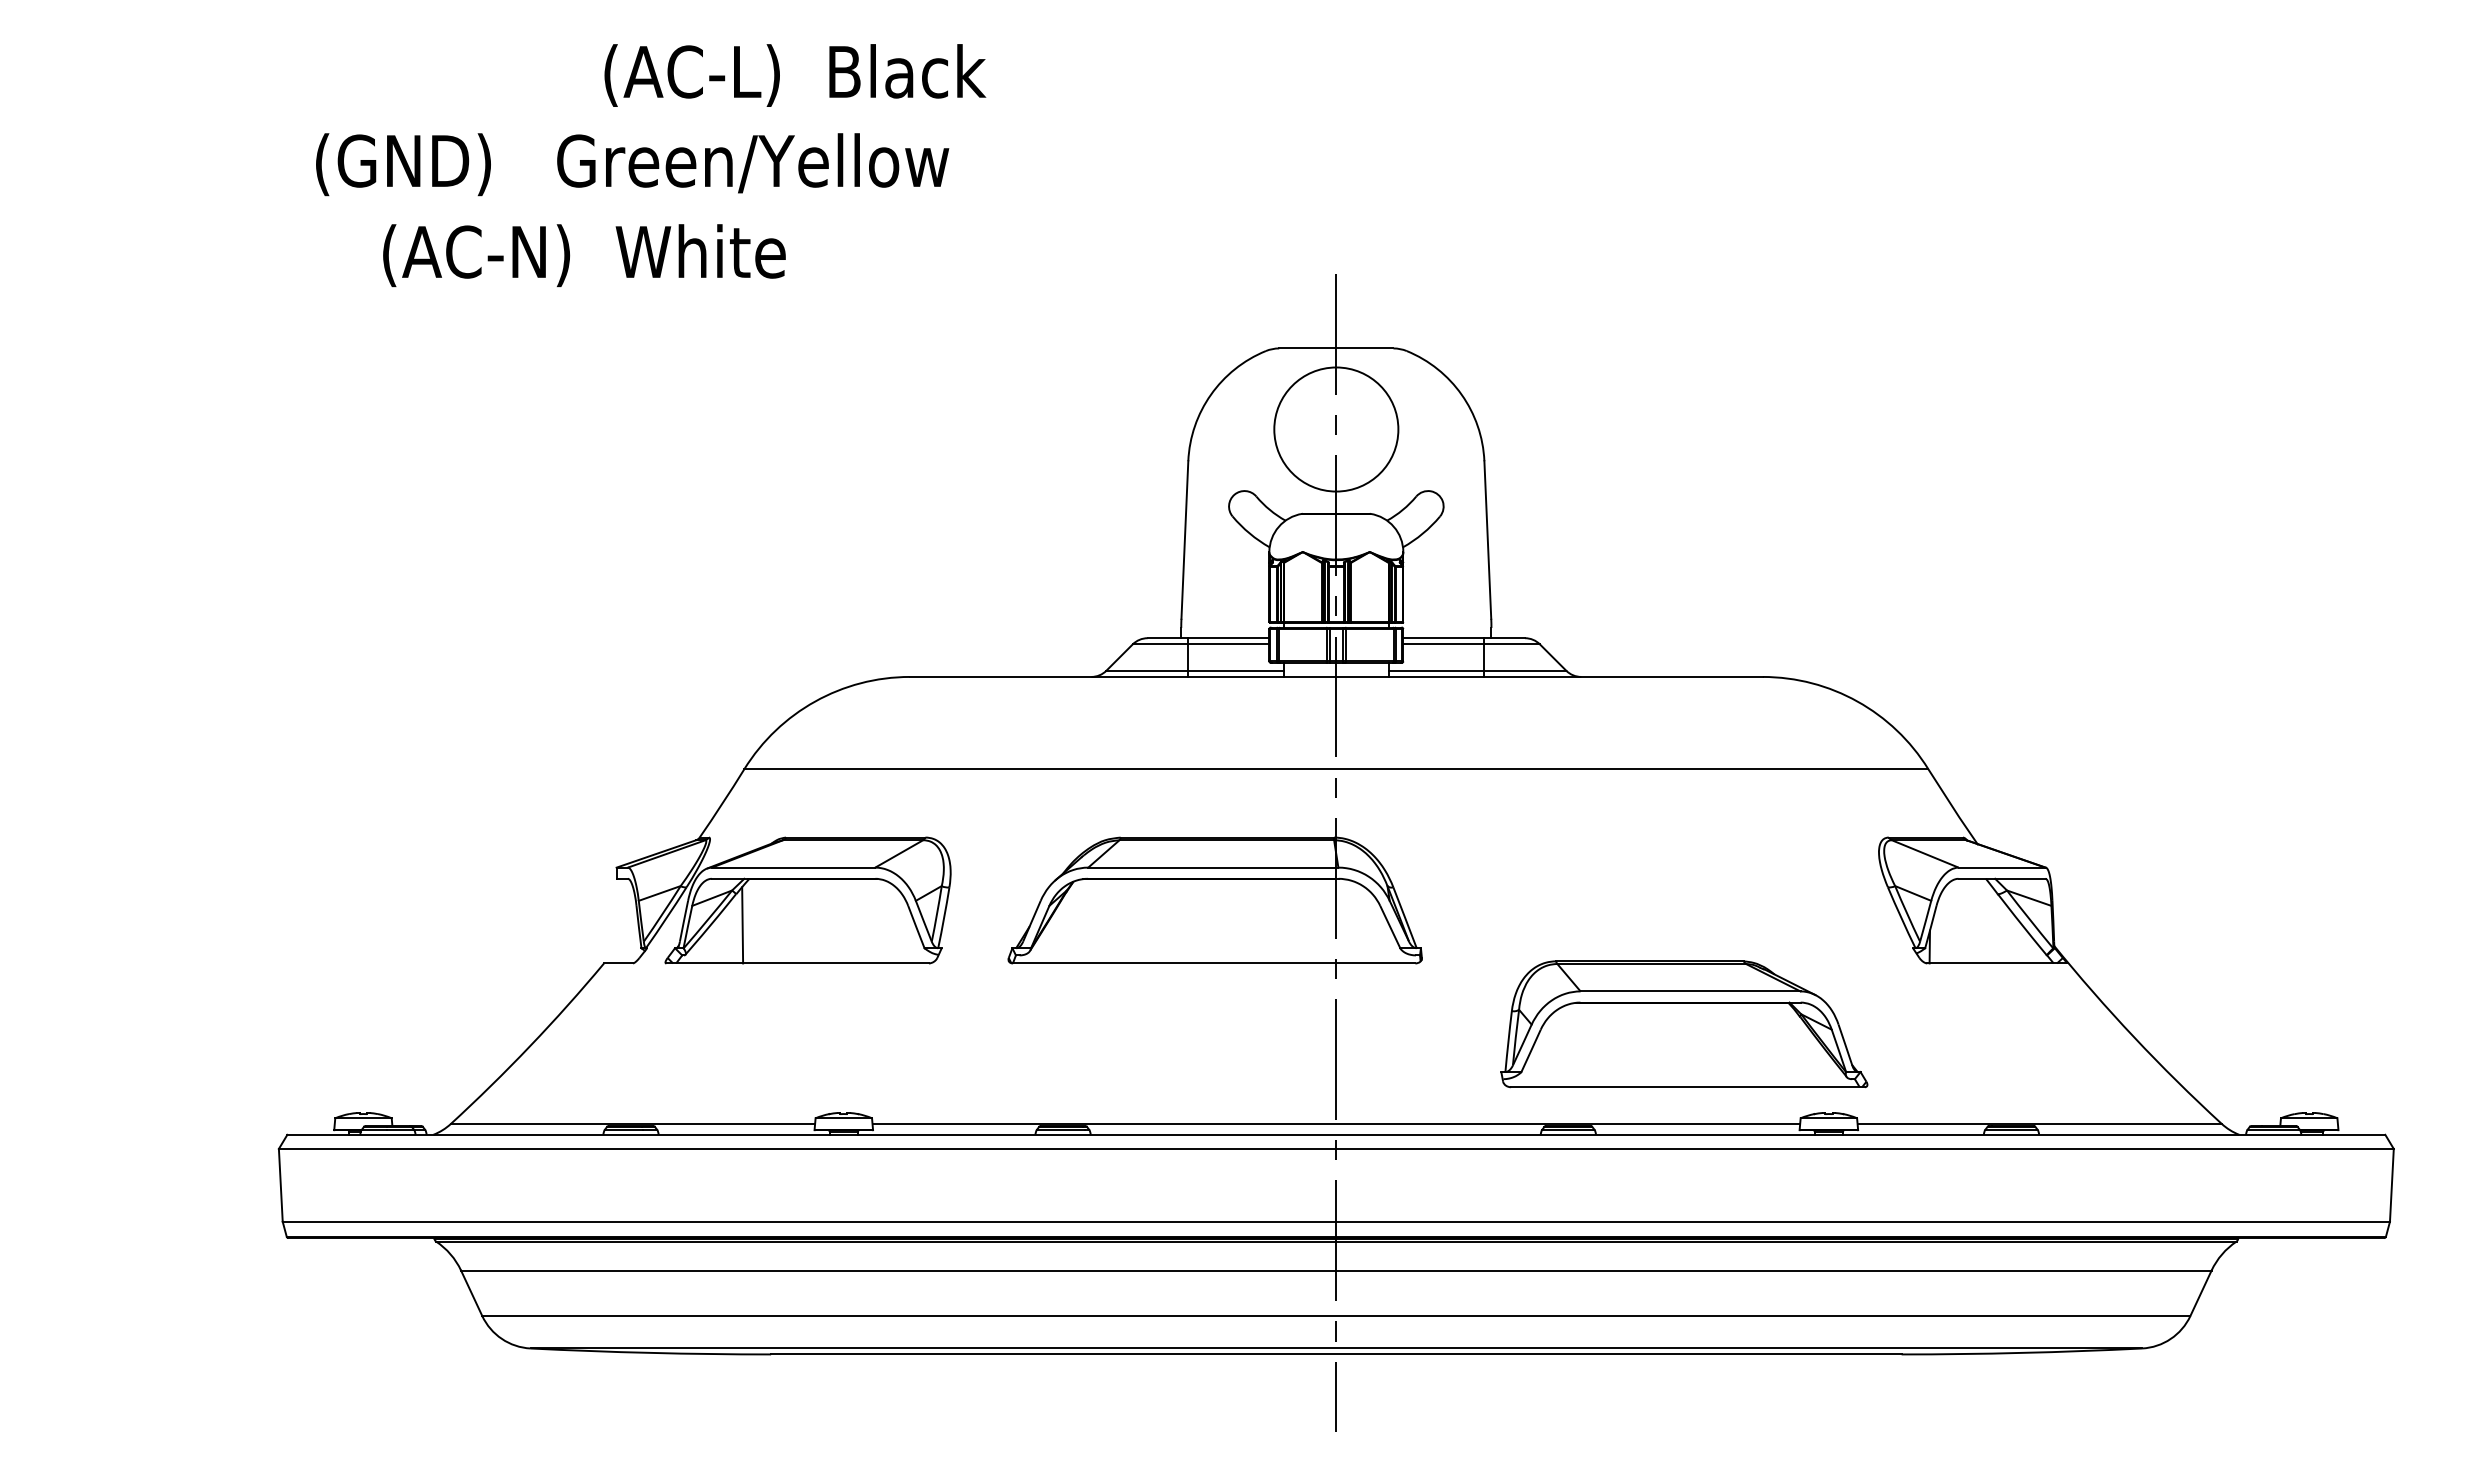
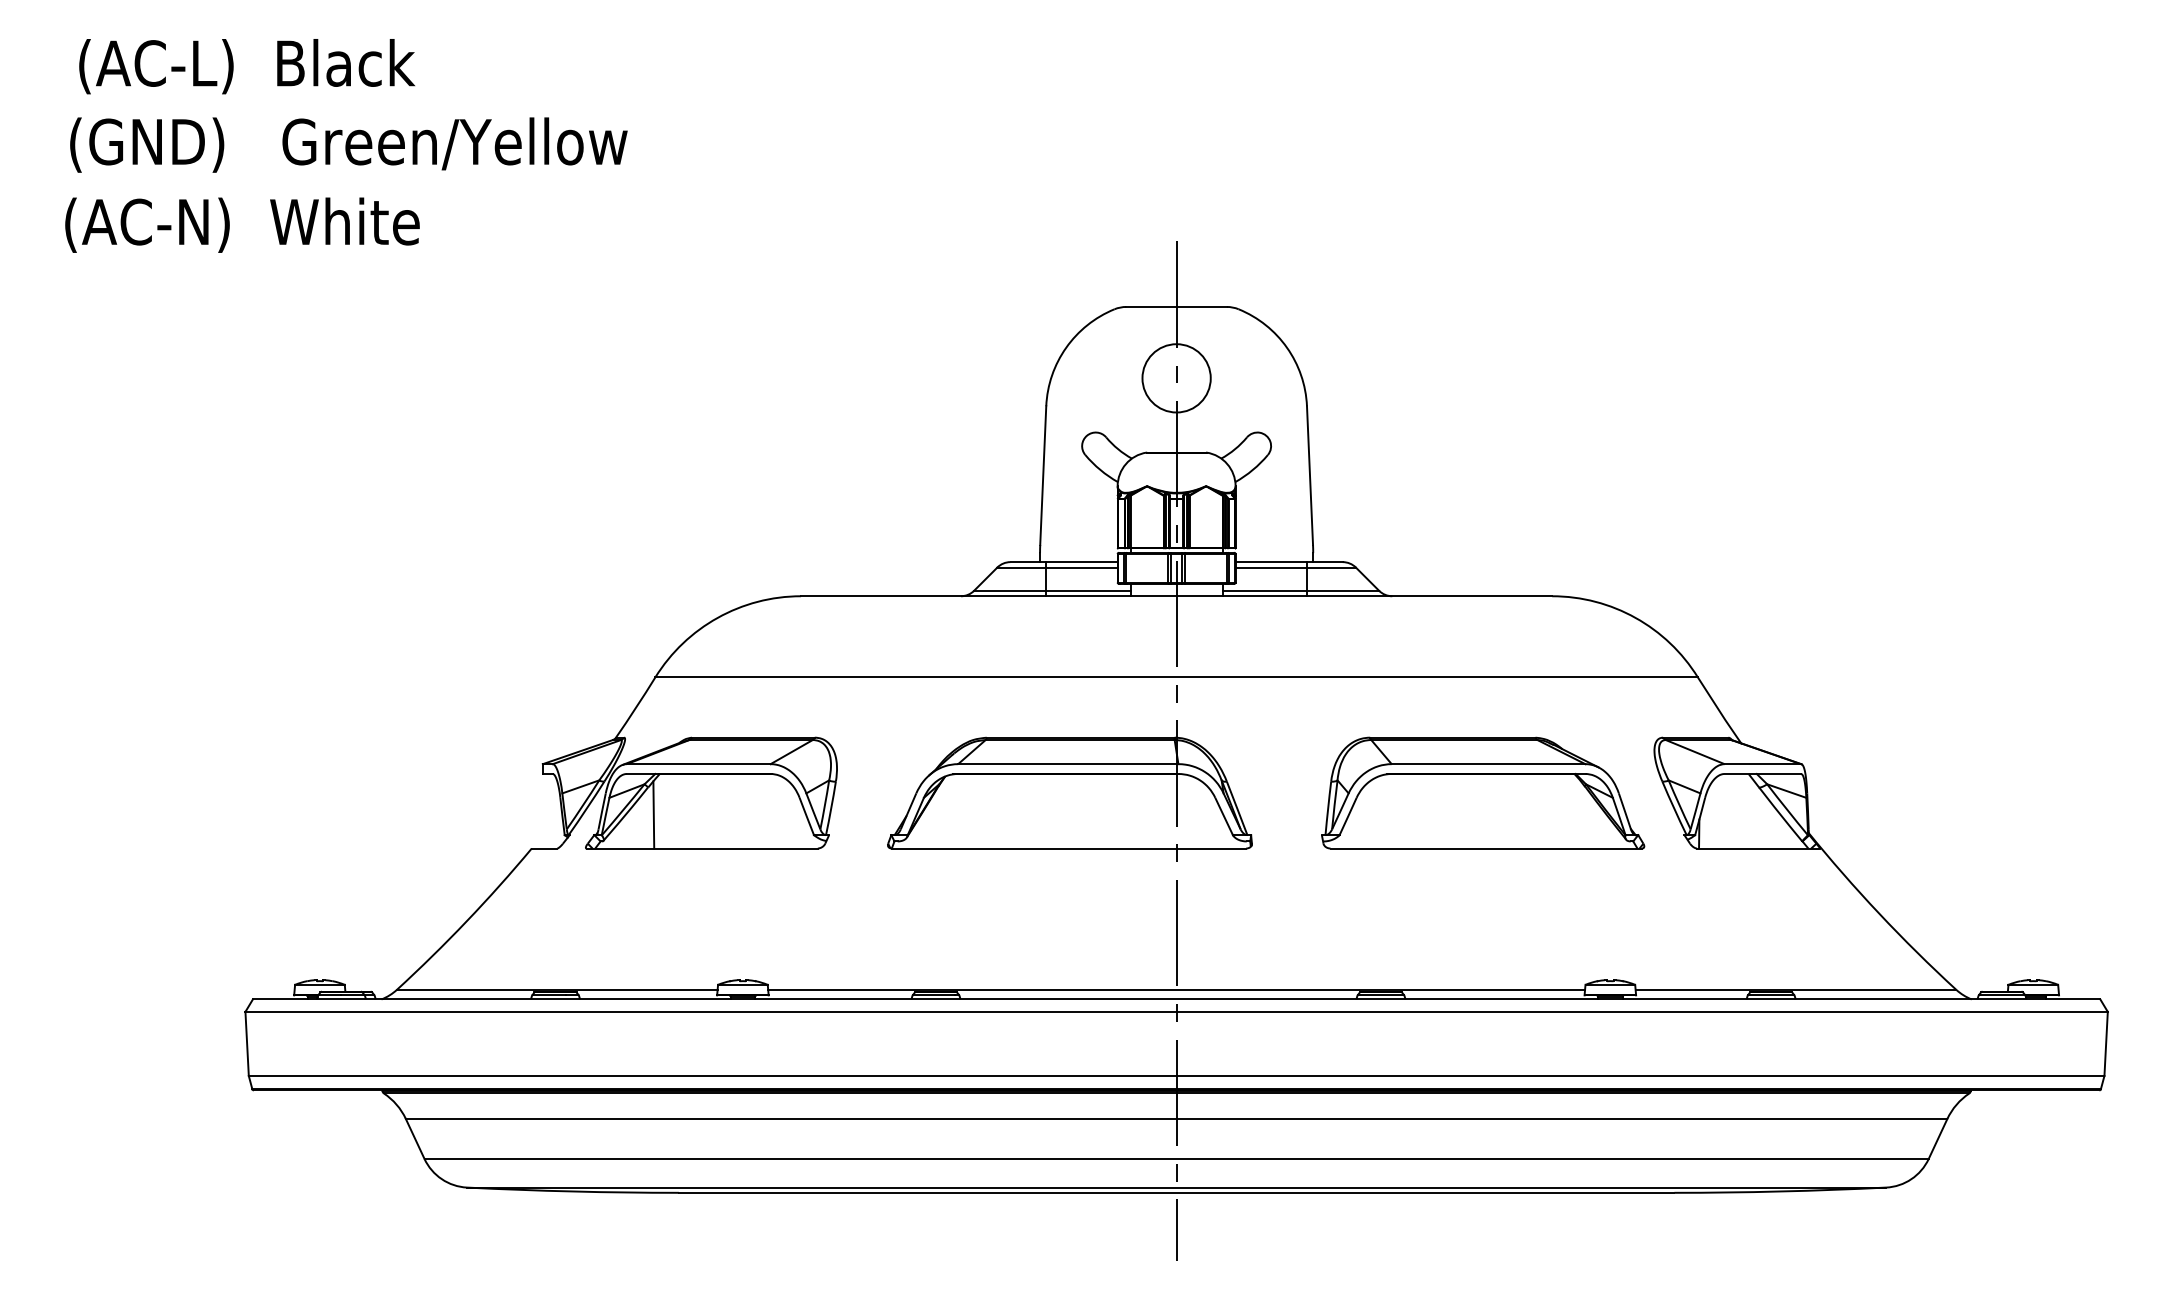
text: (795, 75) -> (247, 66), moved
text: (632, 163) -> (348, 144), moved
text: (584, 254) -> (242, 224), moved
circle: (1336, 429) -> (1176, 378), size x0.62
part: (1684, 1023) -> (1483, 792), moved

